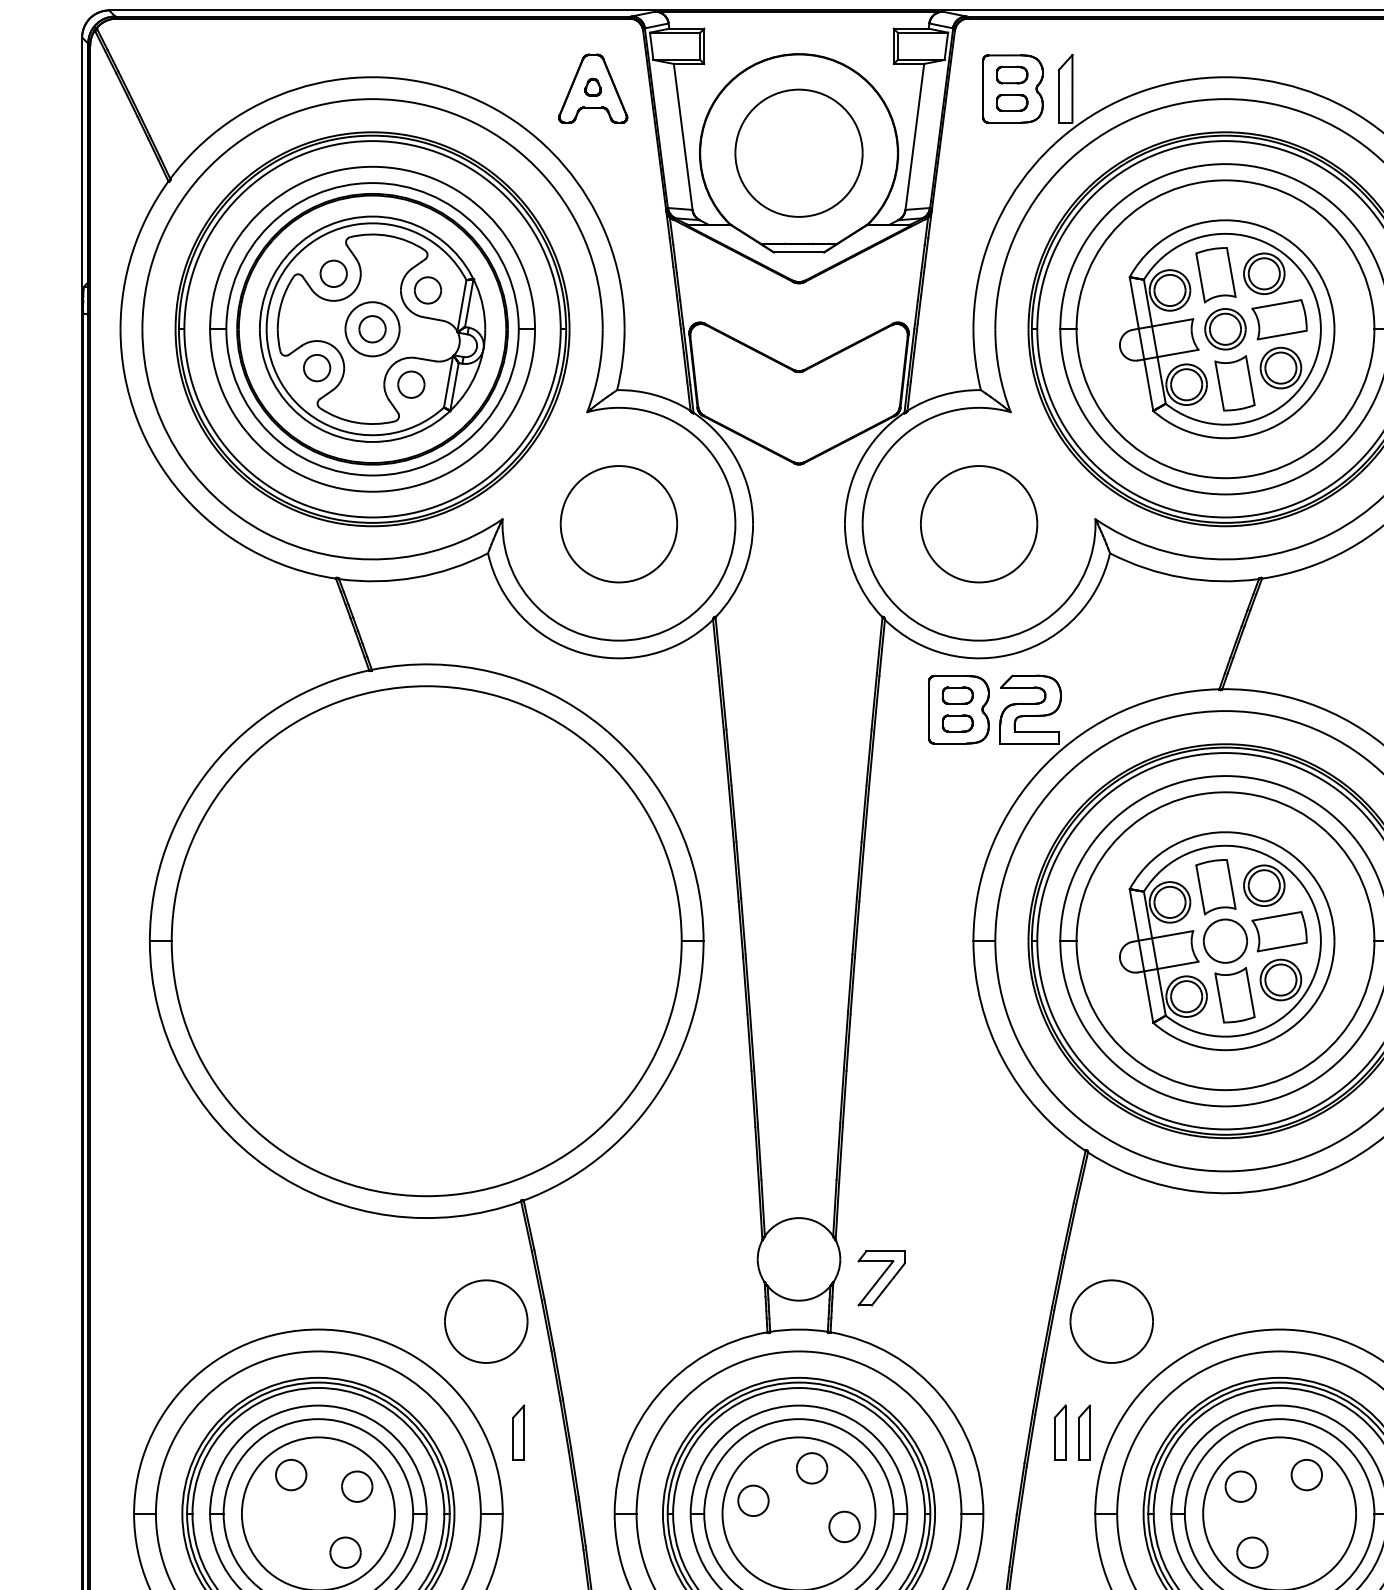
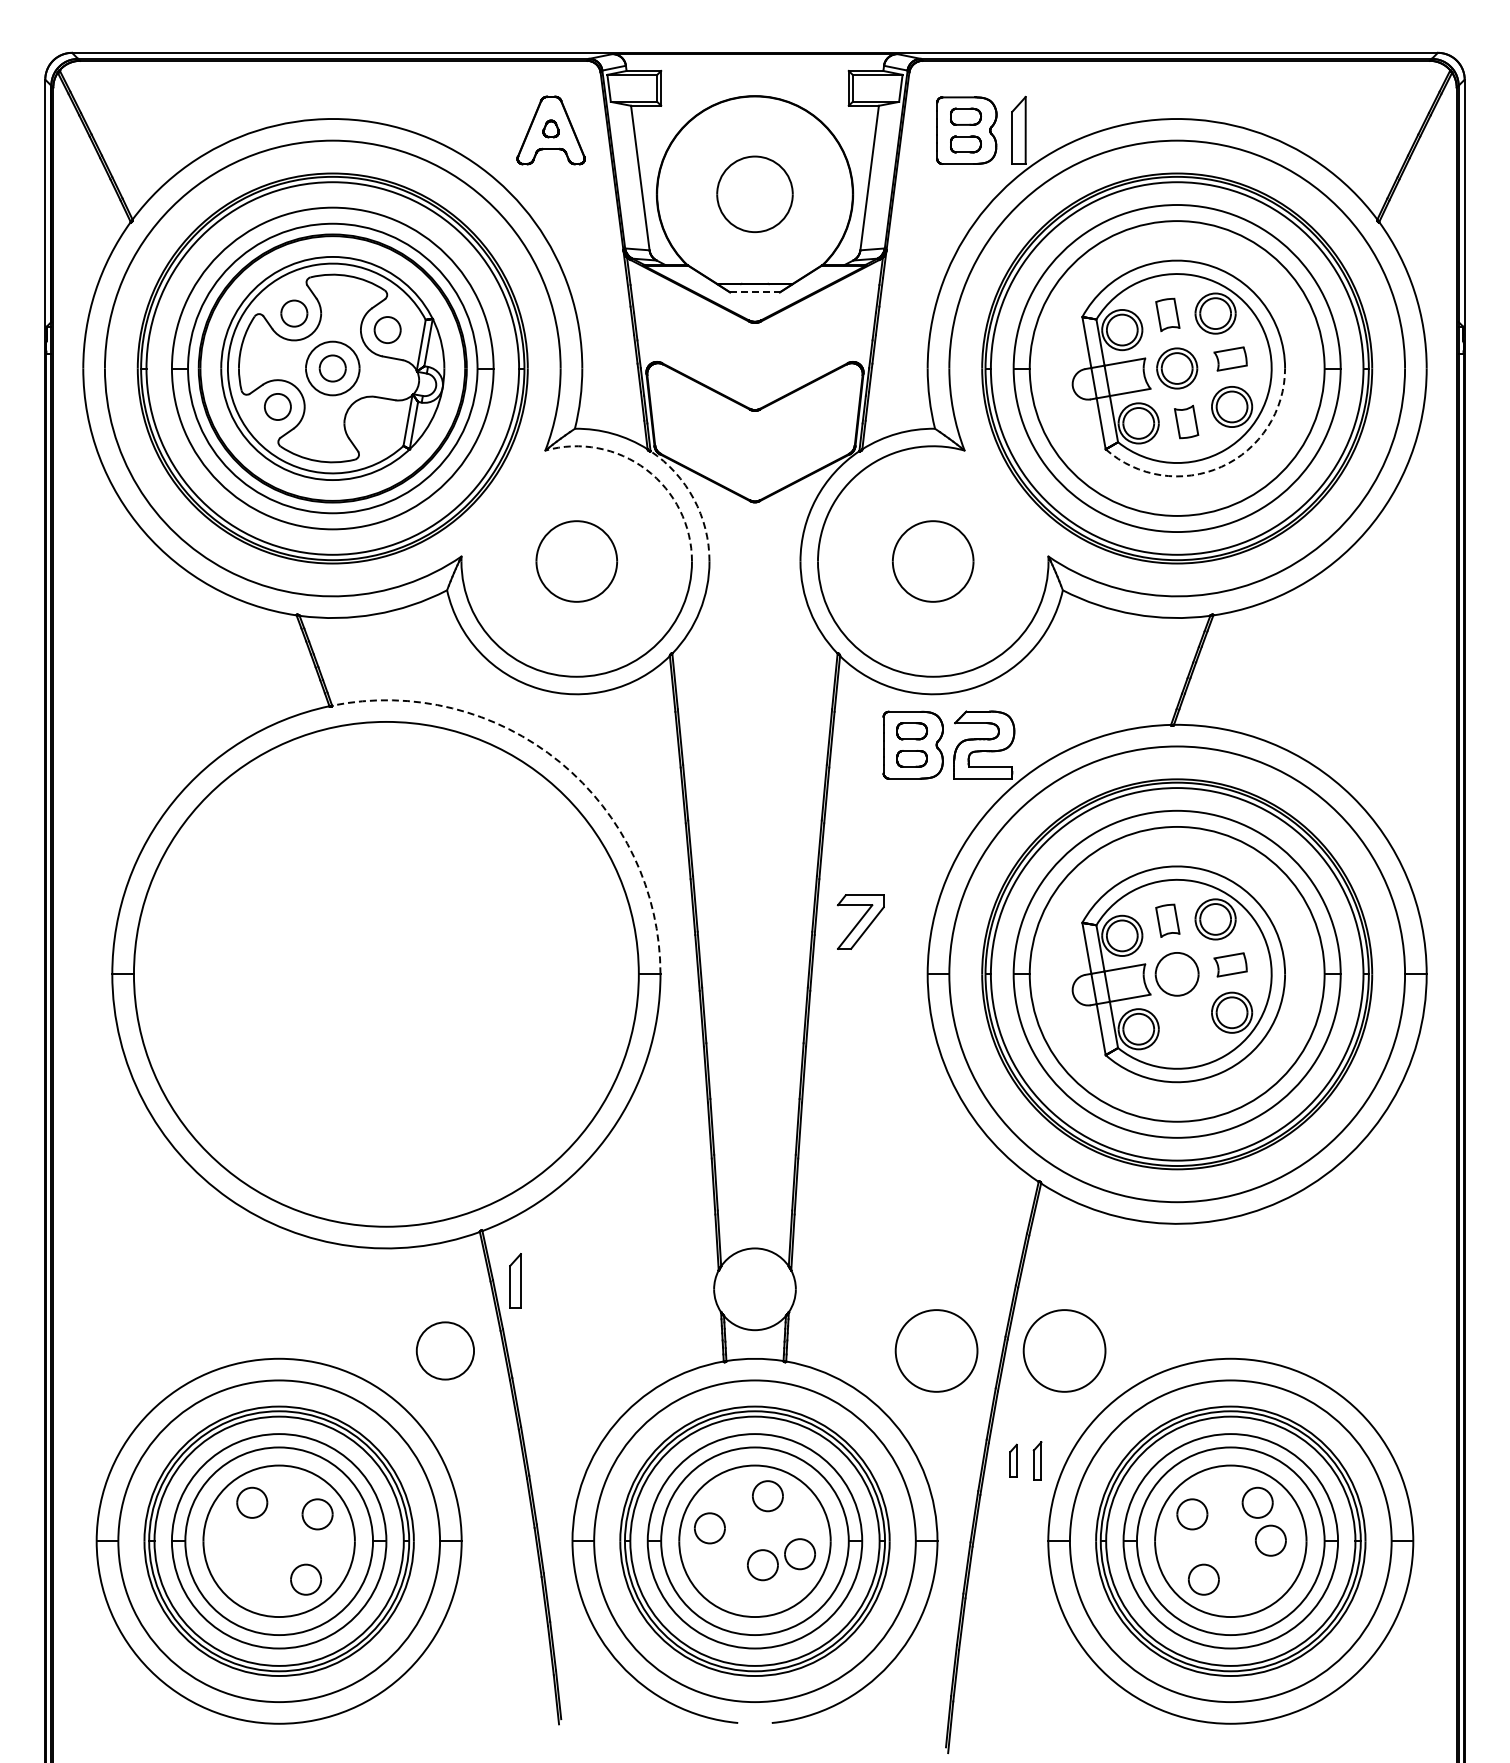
part: (798, 153) -> (754, 194), size x0.6
line: (799, 252) -> (755, 292), solid -> dashed
part: (1215, 274) -> (1167, 314), size x0.6
part: (1279, 319) -> (1230, 358), size x0.6
part: (1234, 382) -> (1186, 421), size x0.6
part: (411, 384) -> (371, 423), removed
arc: (1270, 428) -> (1221, 466), solid -> dashed
arc: (689, 431) -> (646, 469), solid -> dashed
arc: (736, 460) -> (693, 498), solid -> dashed
part: (618, 524) -> (576, 561), size x0.7
part: (978, 524) -> (932, 561), size x0.7
arc: (601, 727) -> (559, 762), solid -> dashed
part: (1215, 886) -> (1167, 920), size x0.6
part: (1279, 931) -> (1230, 964), size x0.6
part: (1234, 994) -> (1186, 1027), removed
part: (881, 1277) -> (860, 921), moved
part: (486, 1321) -> (445, 1350), size x0.7
part: (982, 1321) -> (936, 1350), added
part: (518, 1432) -> (515, 1280), moved
part: (1060, 1432) -> (1013, 1460), size x0.6
part: (1084, 1432) -> (1037, 1460), size x0.7
part: (1319, 1513) -> (1270, 1540), added
part: (806, 1538) -> (762, 1565), added

